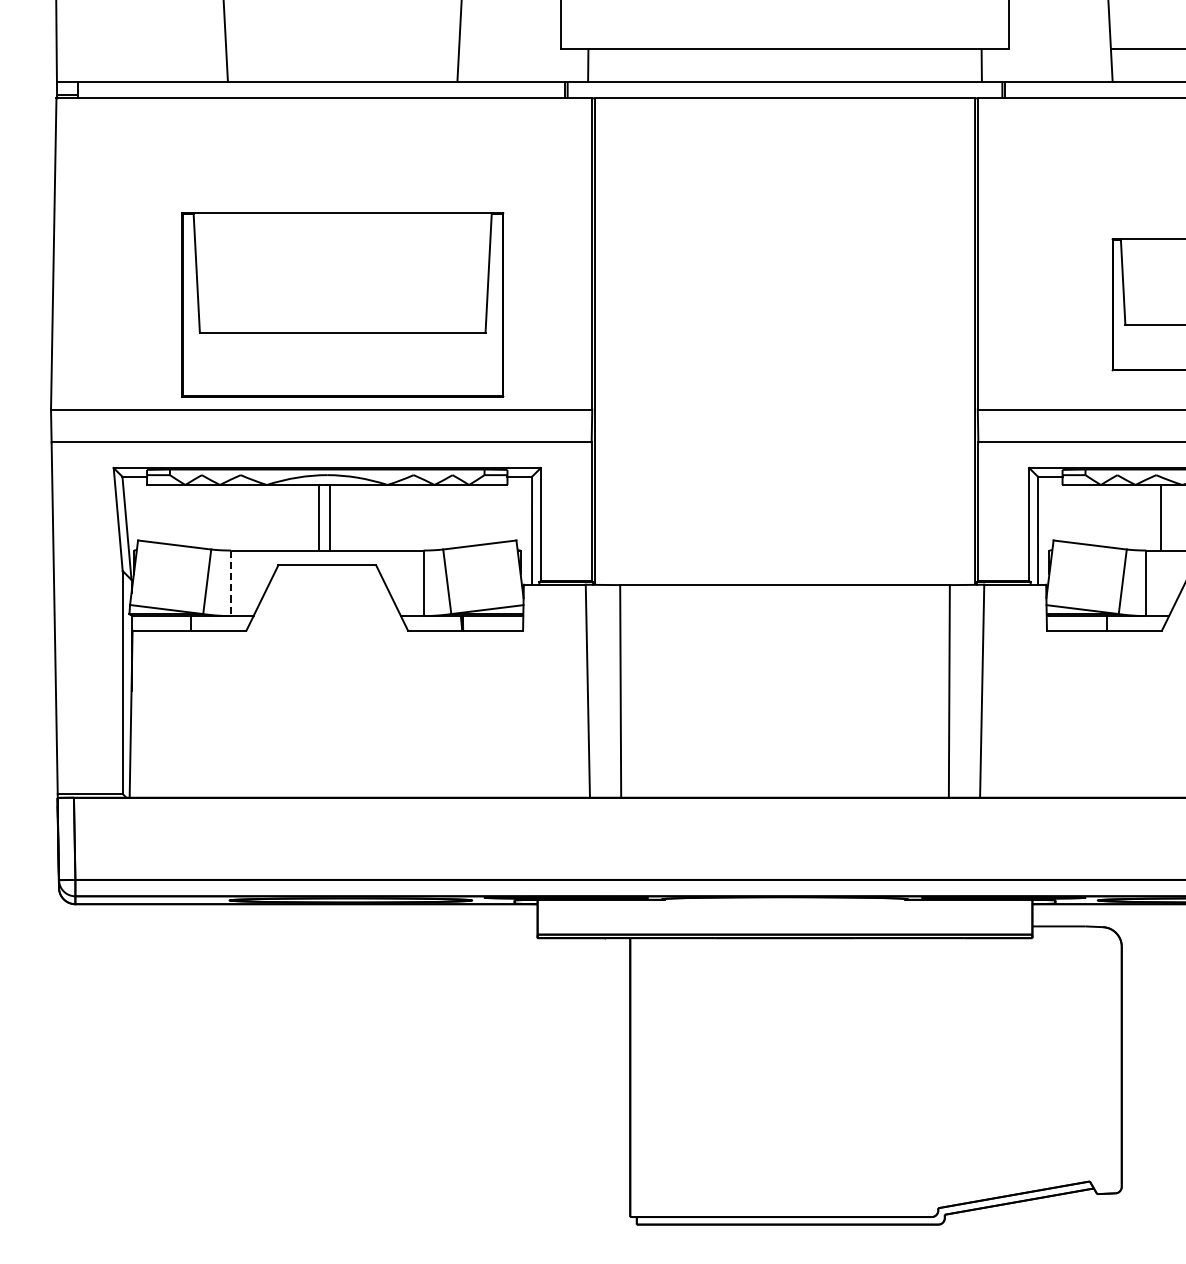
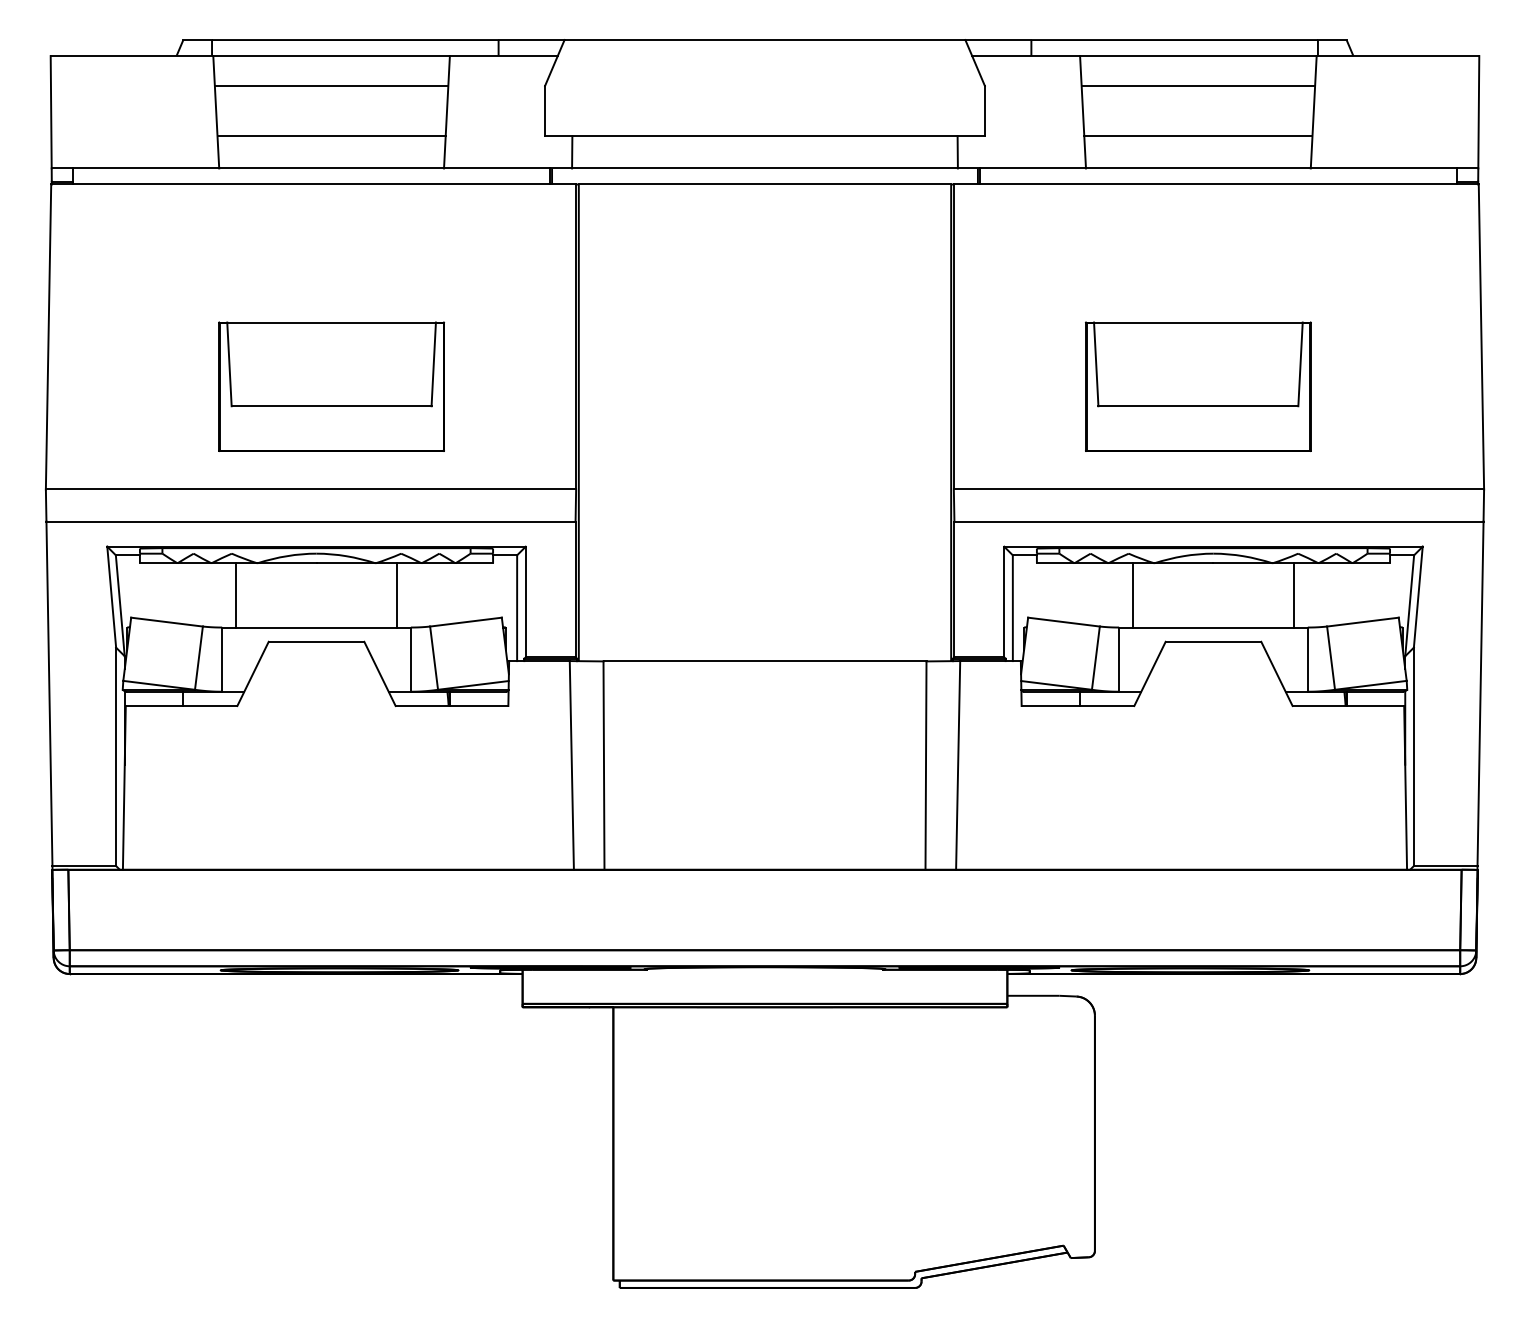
line: (342, 49) -> (331, 136), added
part: (342, 304) -> (331, 386), size x0.71
line: (319, 517) -> (236, 595), moved
line: (329, 517) -> (396, 595), moved
line: (231, 584) -> (222, 660), dashed -> solid

